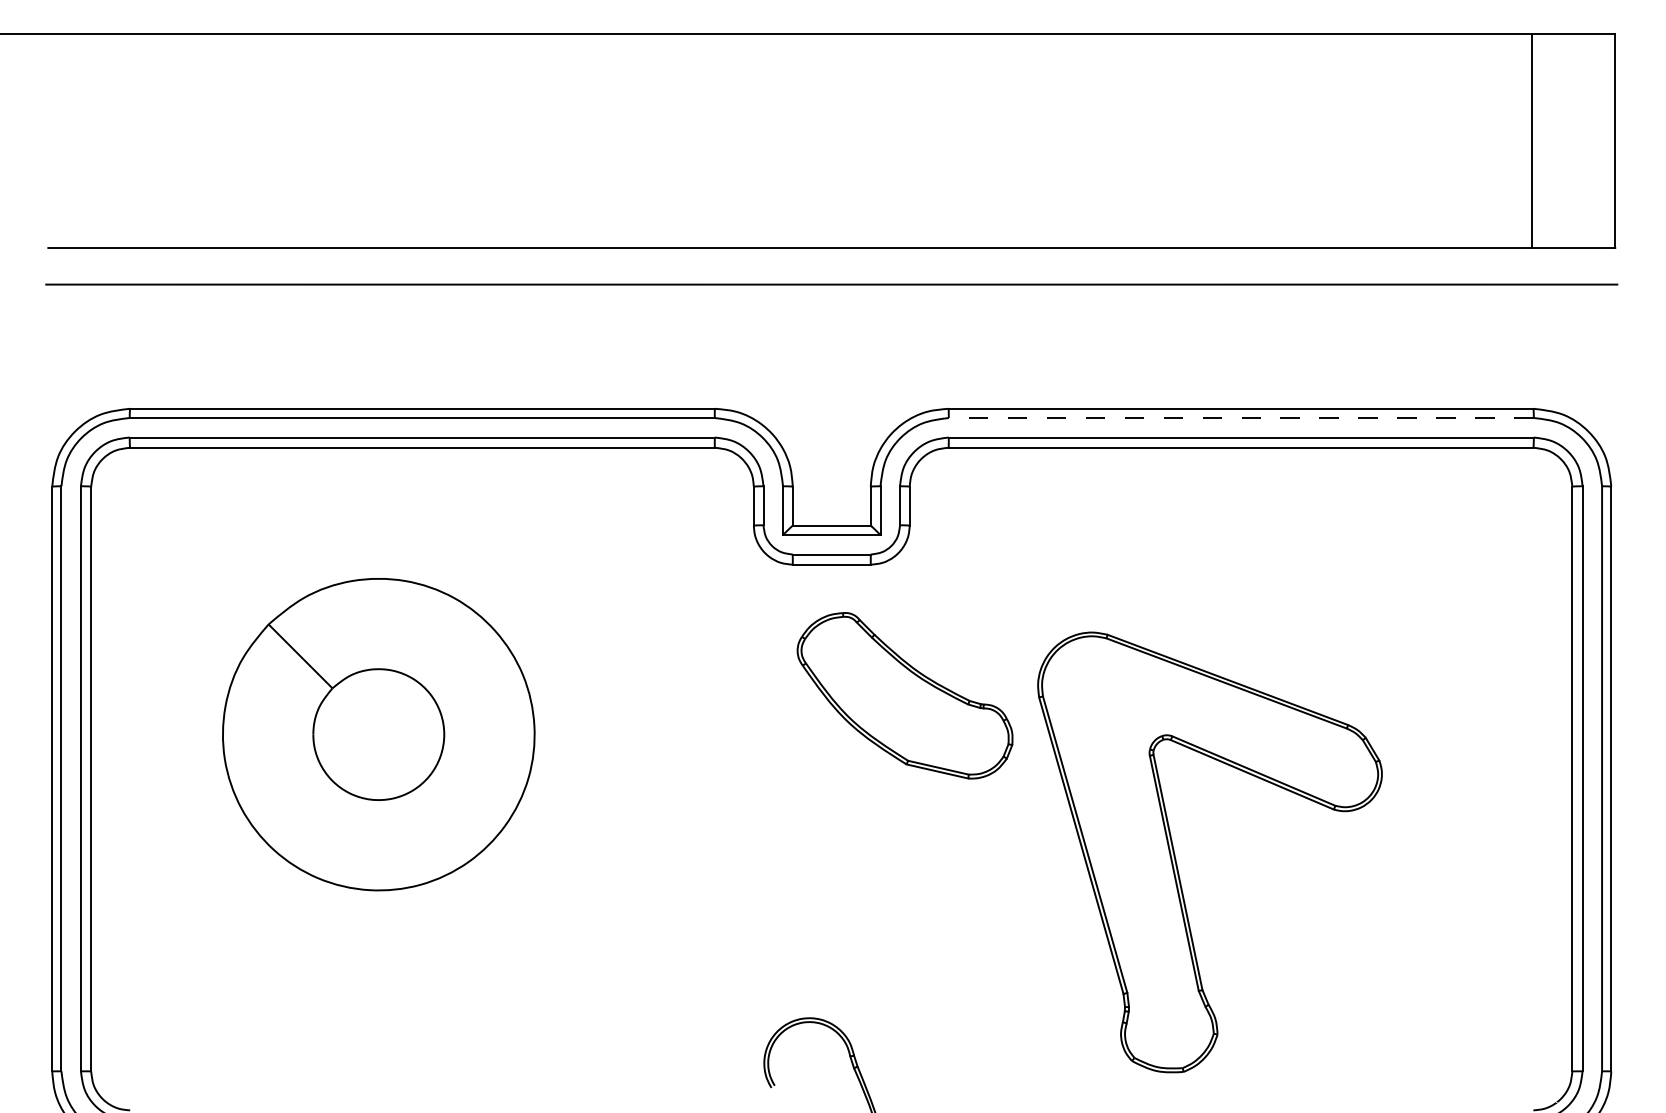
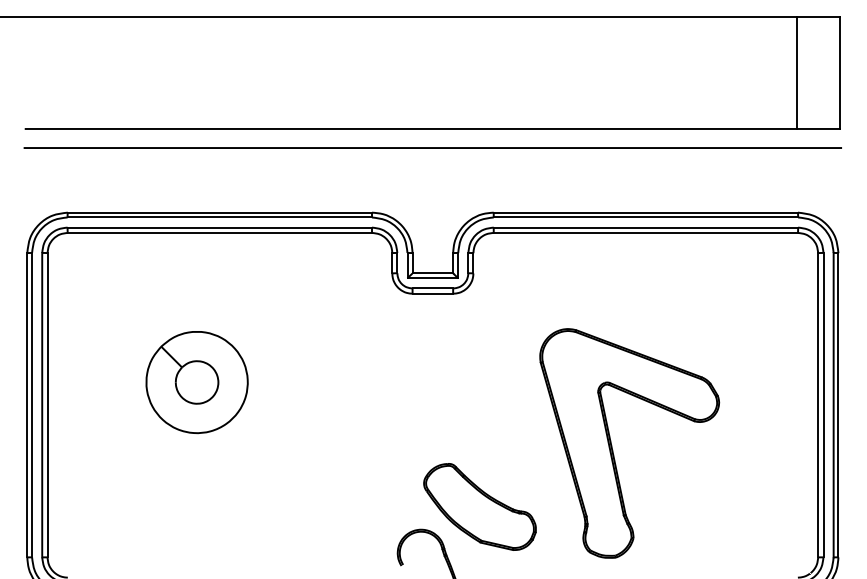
line: (1240, 418) -> (645, 217), dashed -> solid
part: (904, 694) -> (479, 506), moved
part: (377, 735) -> (196, 382), size x0.62

